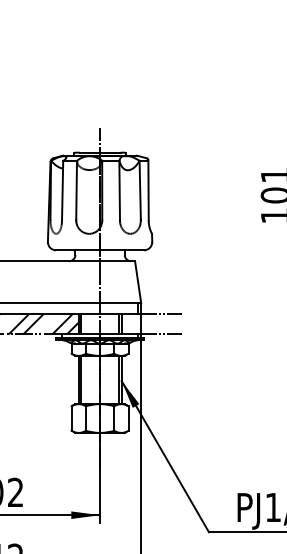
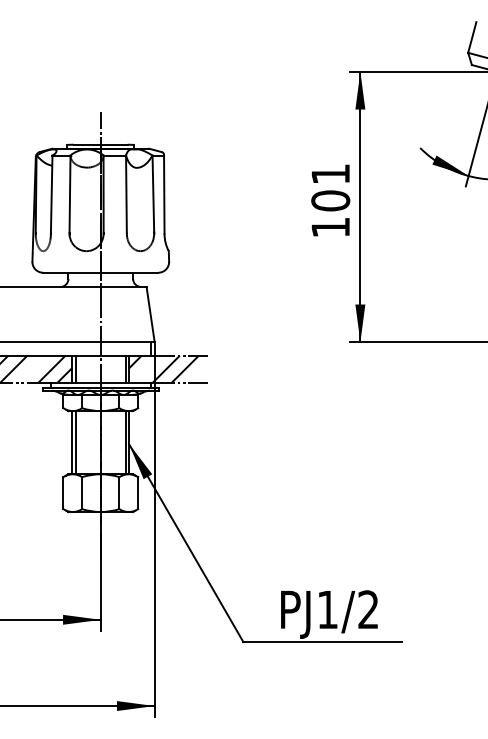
hatch: (147, 323) -> (163, 368), added

